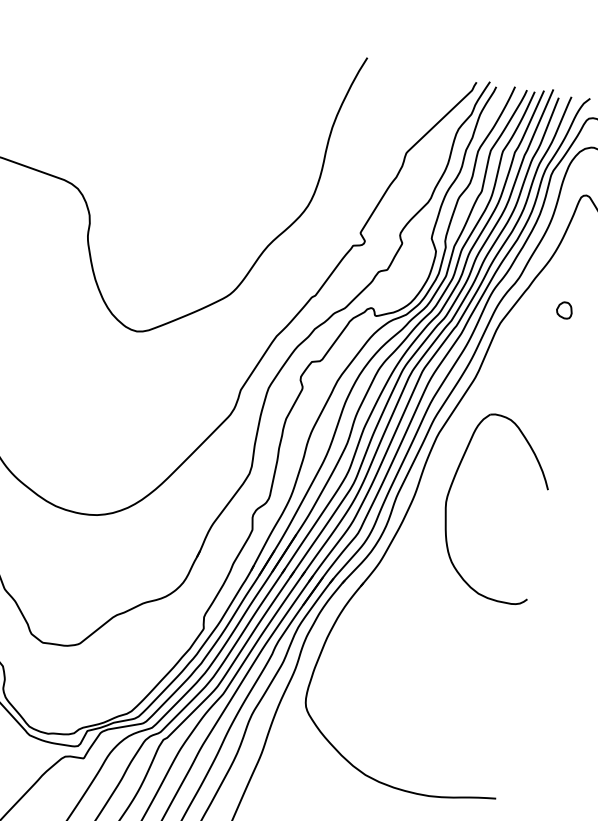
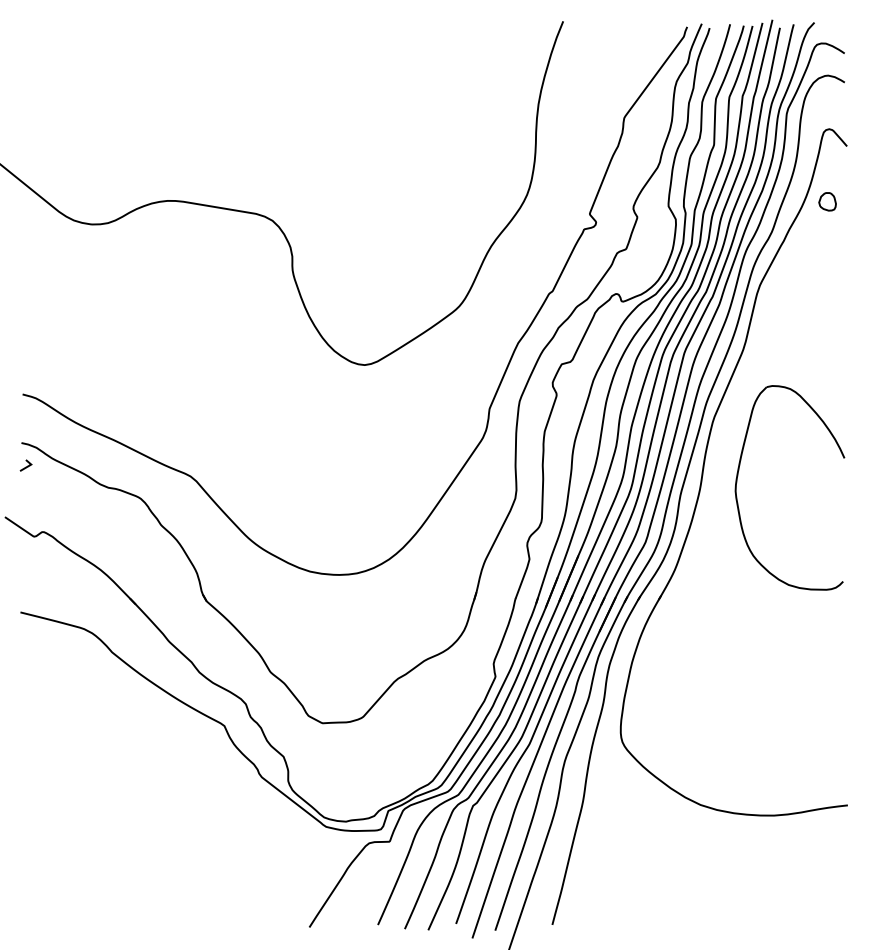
part: (564, 310) -> (827, 201), moved

